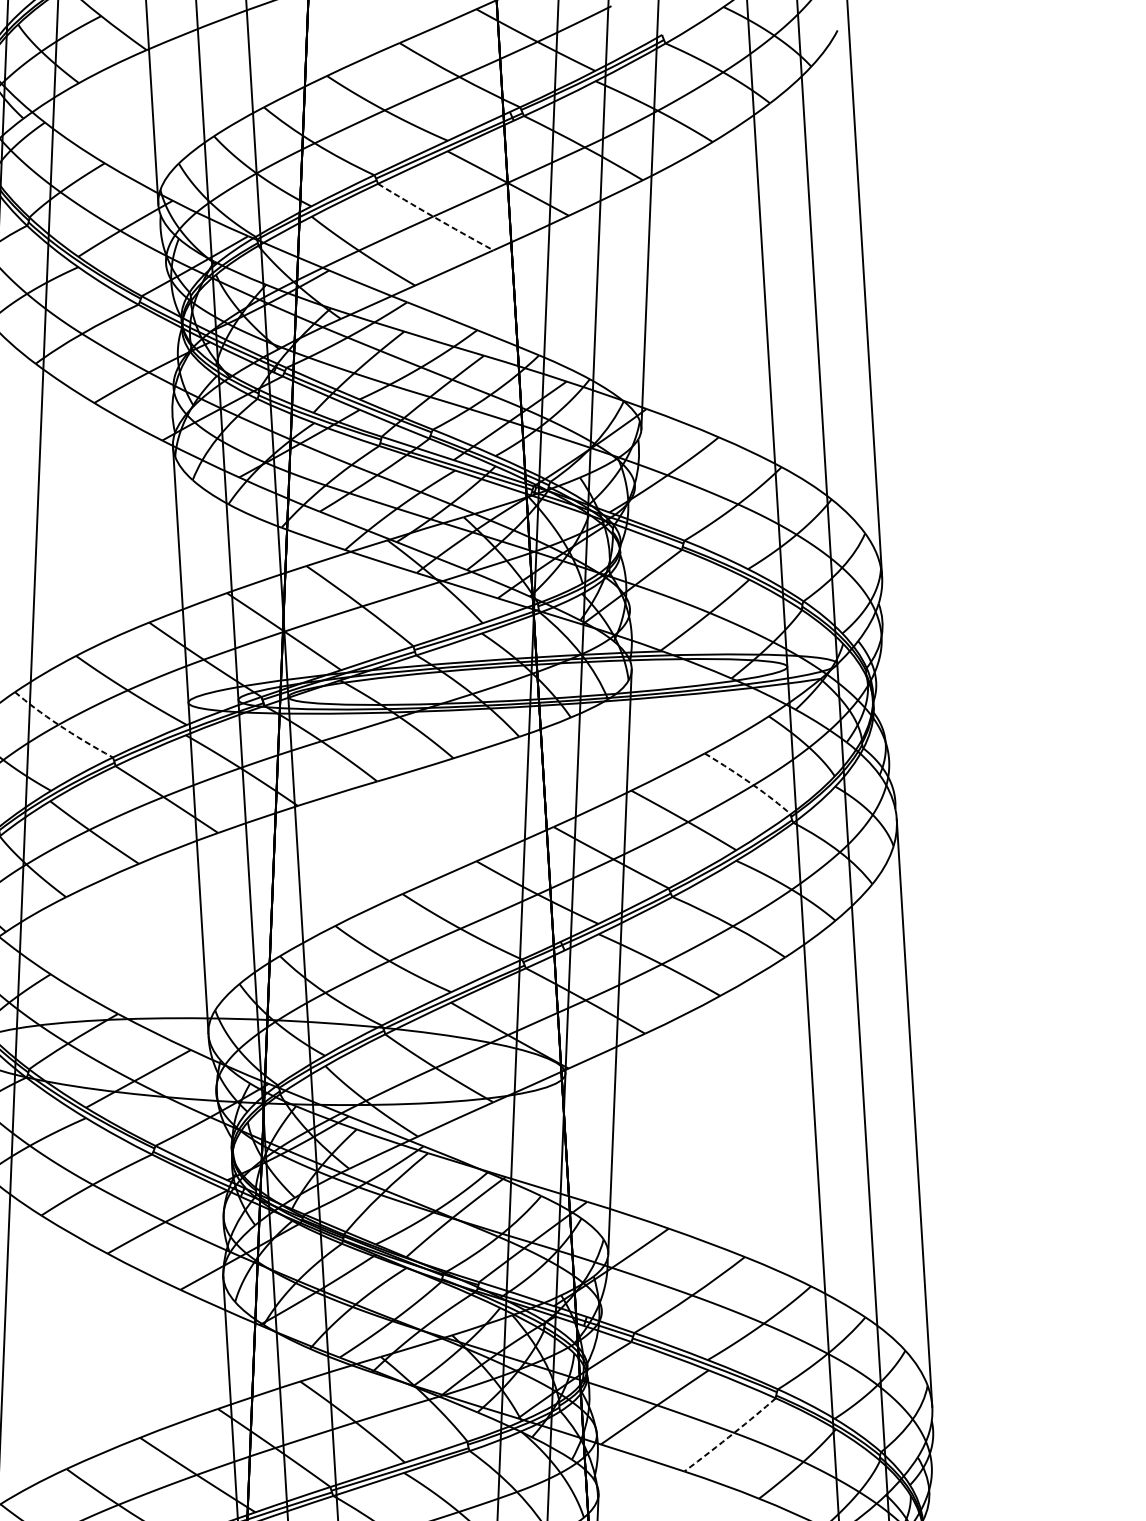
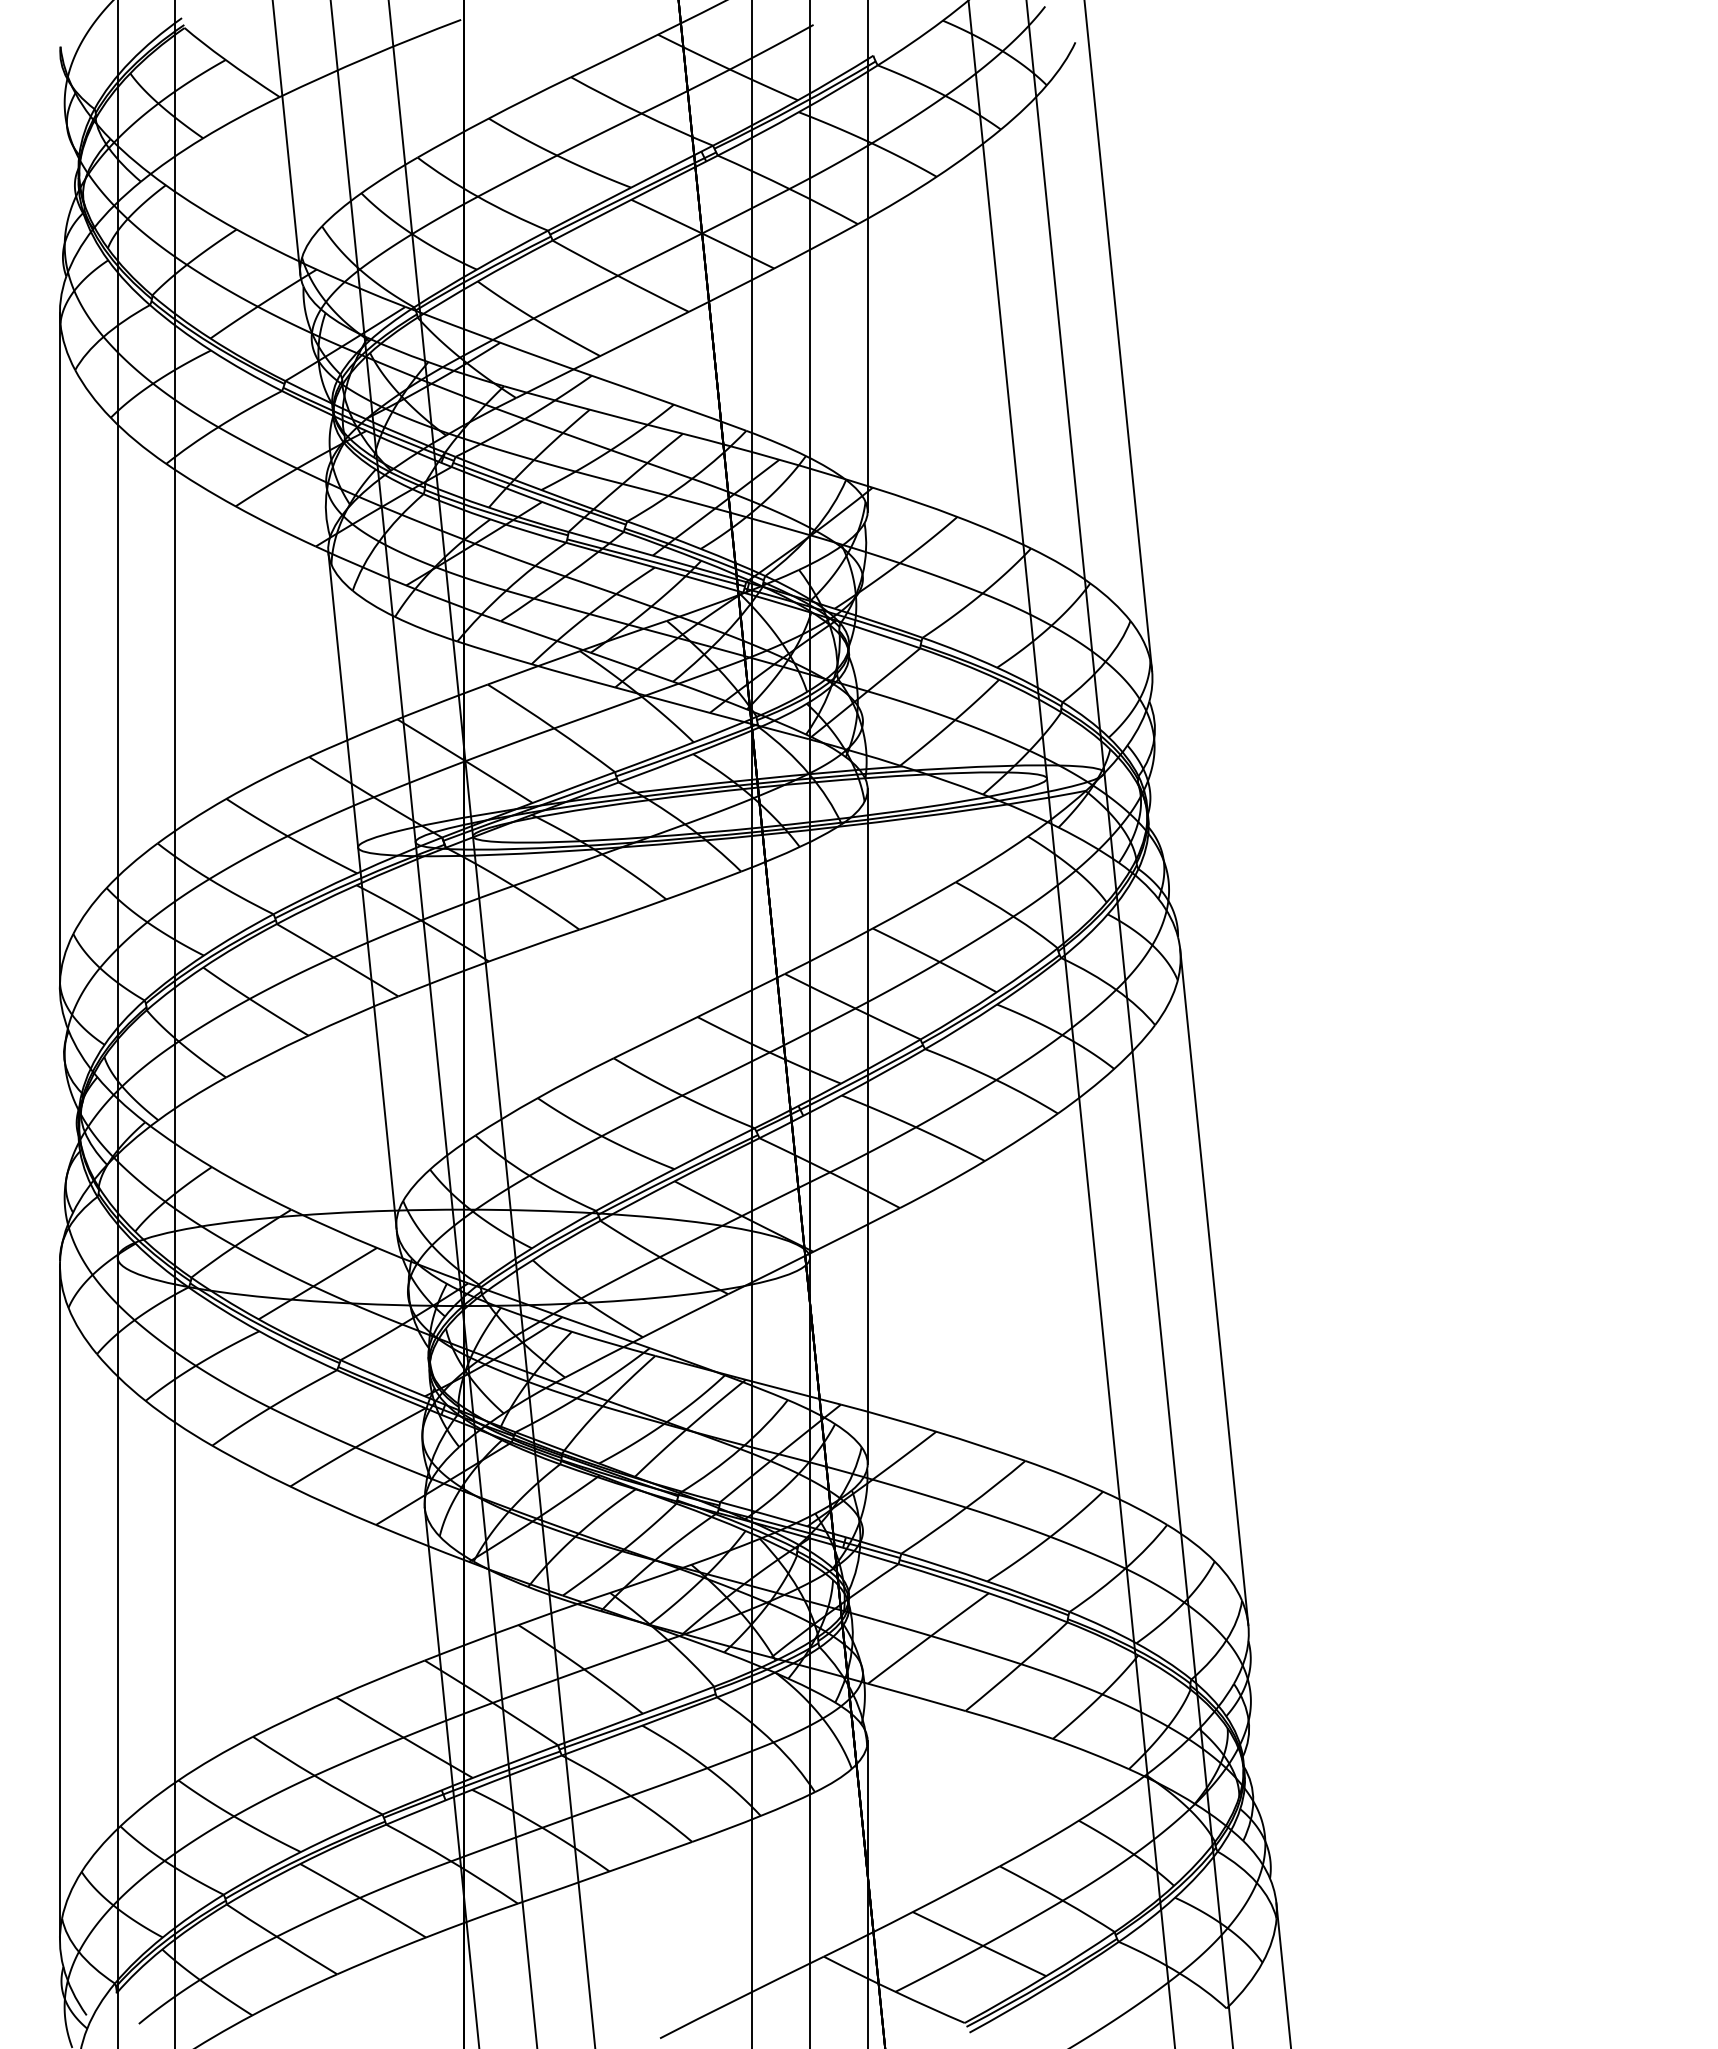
arc: (434, 217) -> (619, 276), dashed -> solid
arc: (62, 727) -> (213, 881), dashed -> solid
arc: (750, 782) -> (1009, 913), dashed -> solid
arc: (731, 1434) -> (1018, 1666), dashed -> solid

